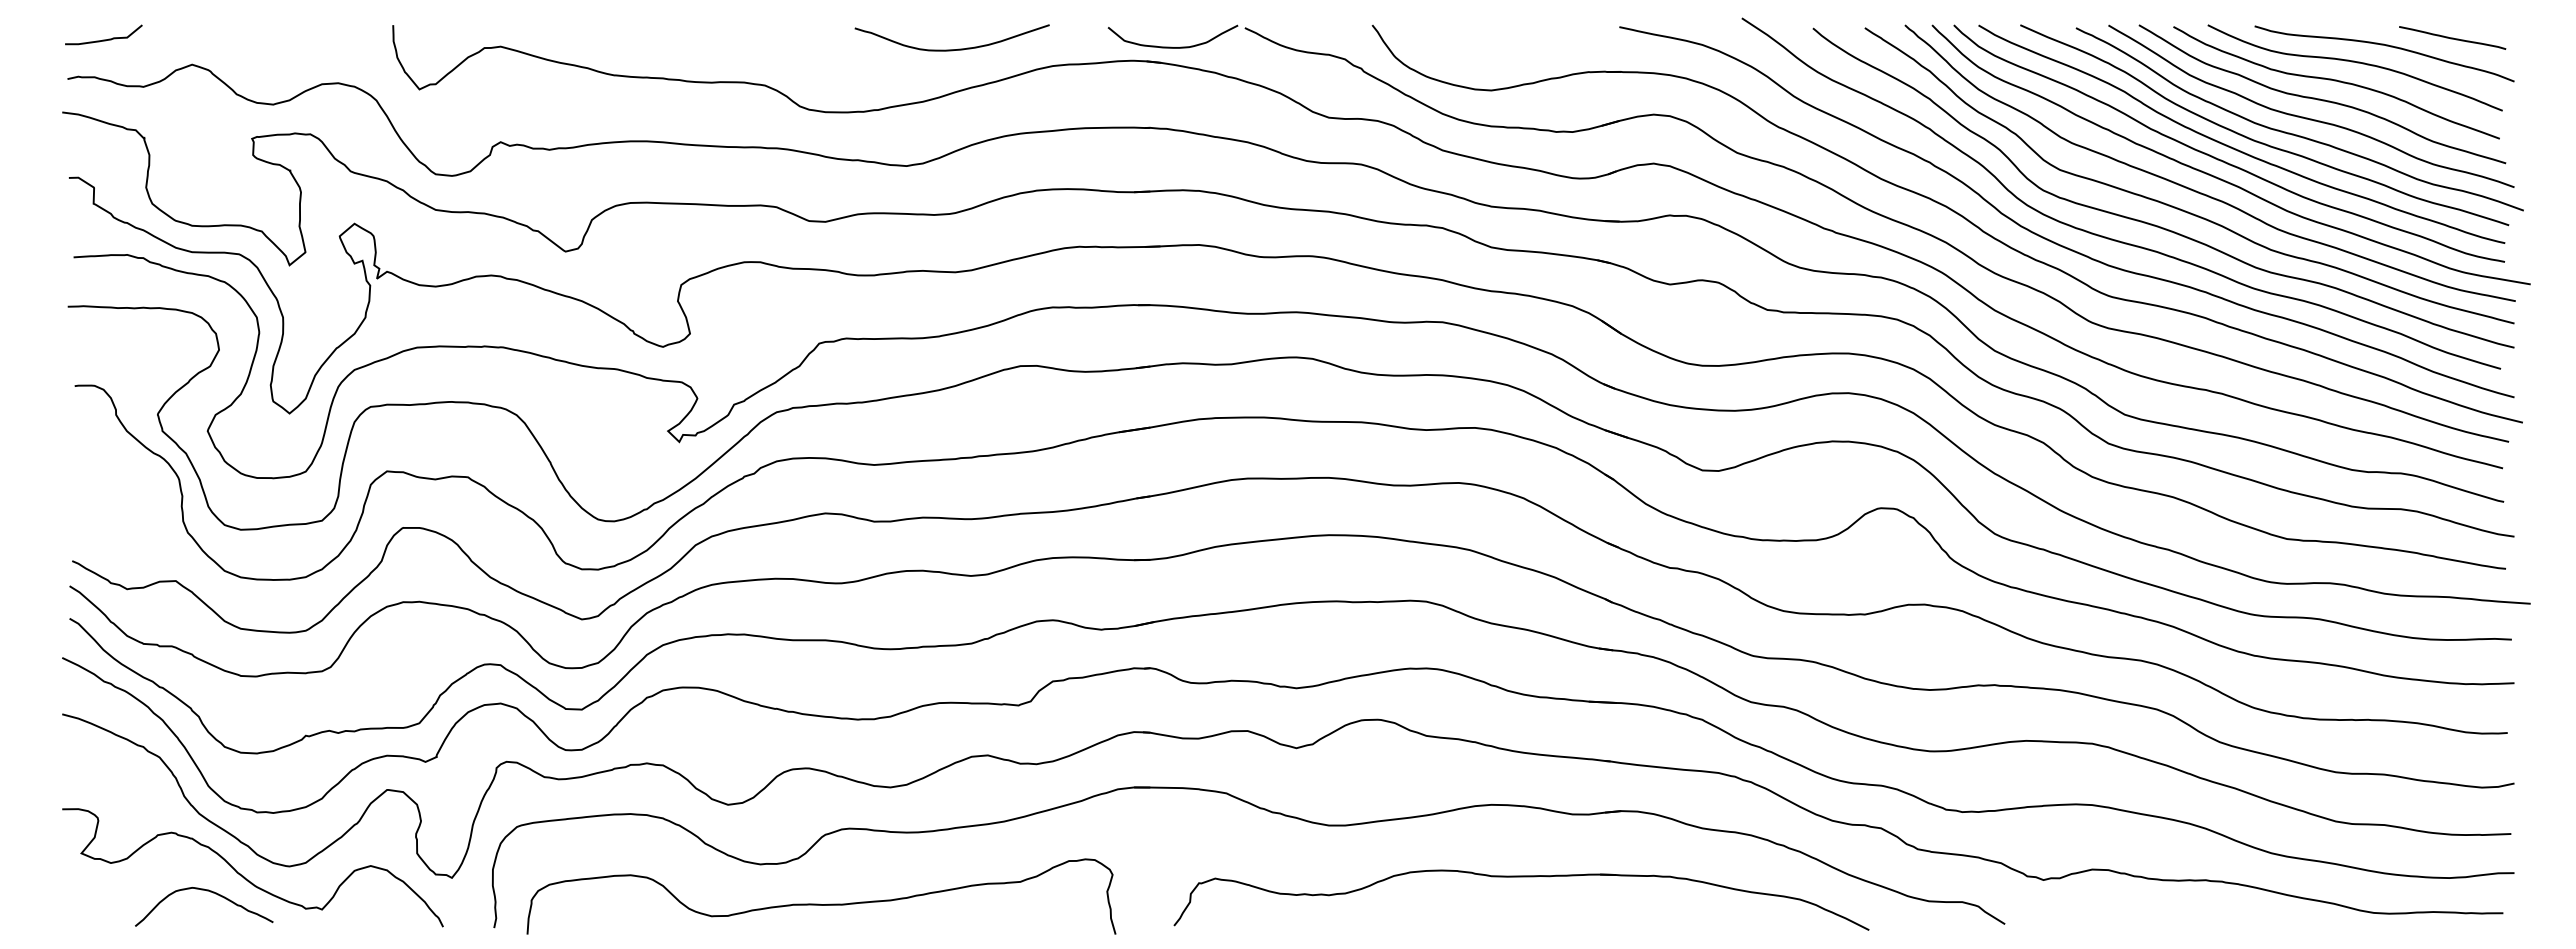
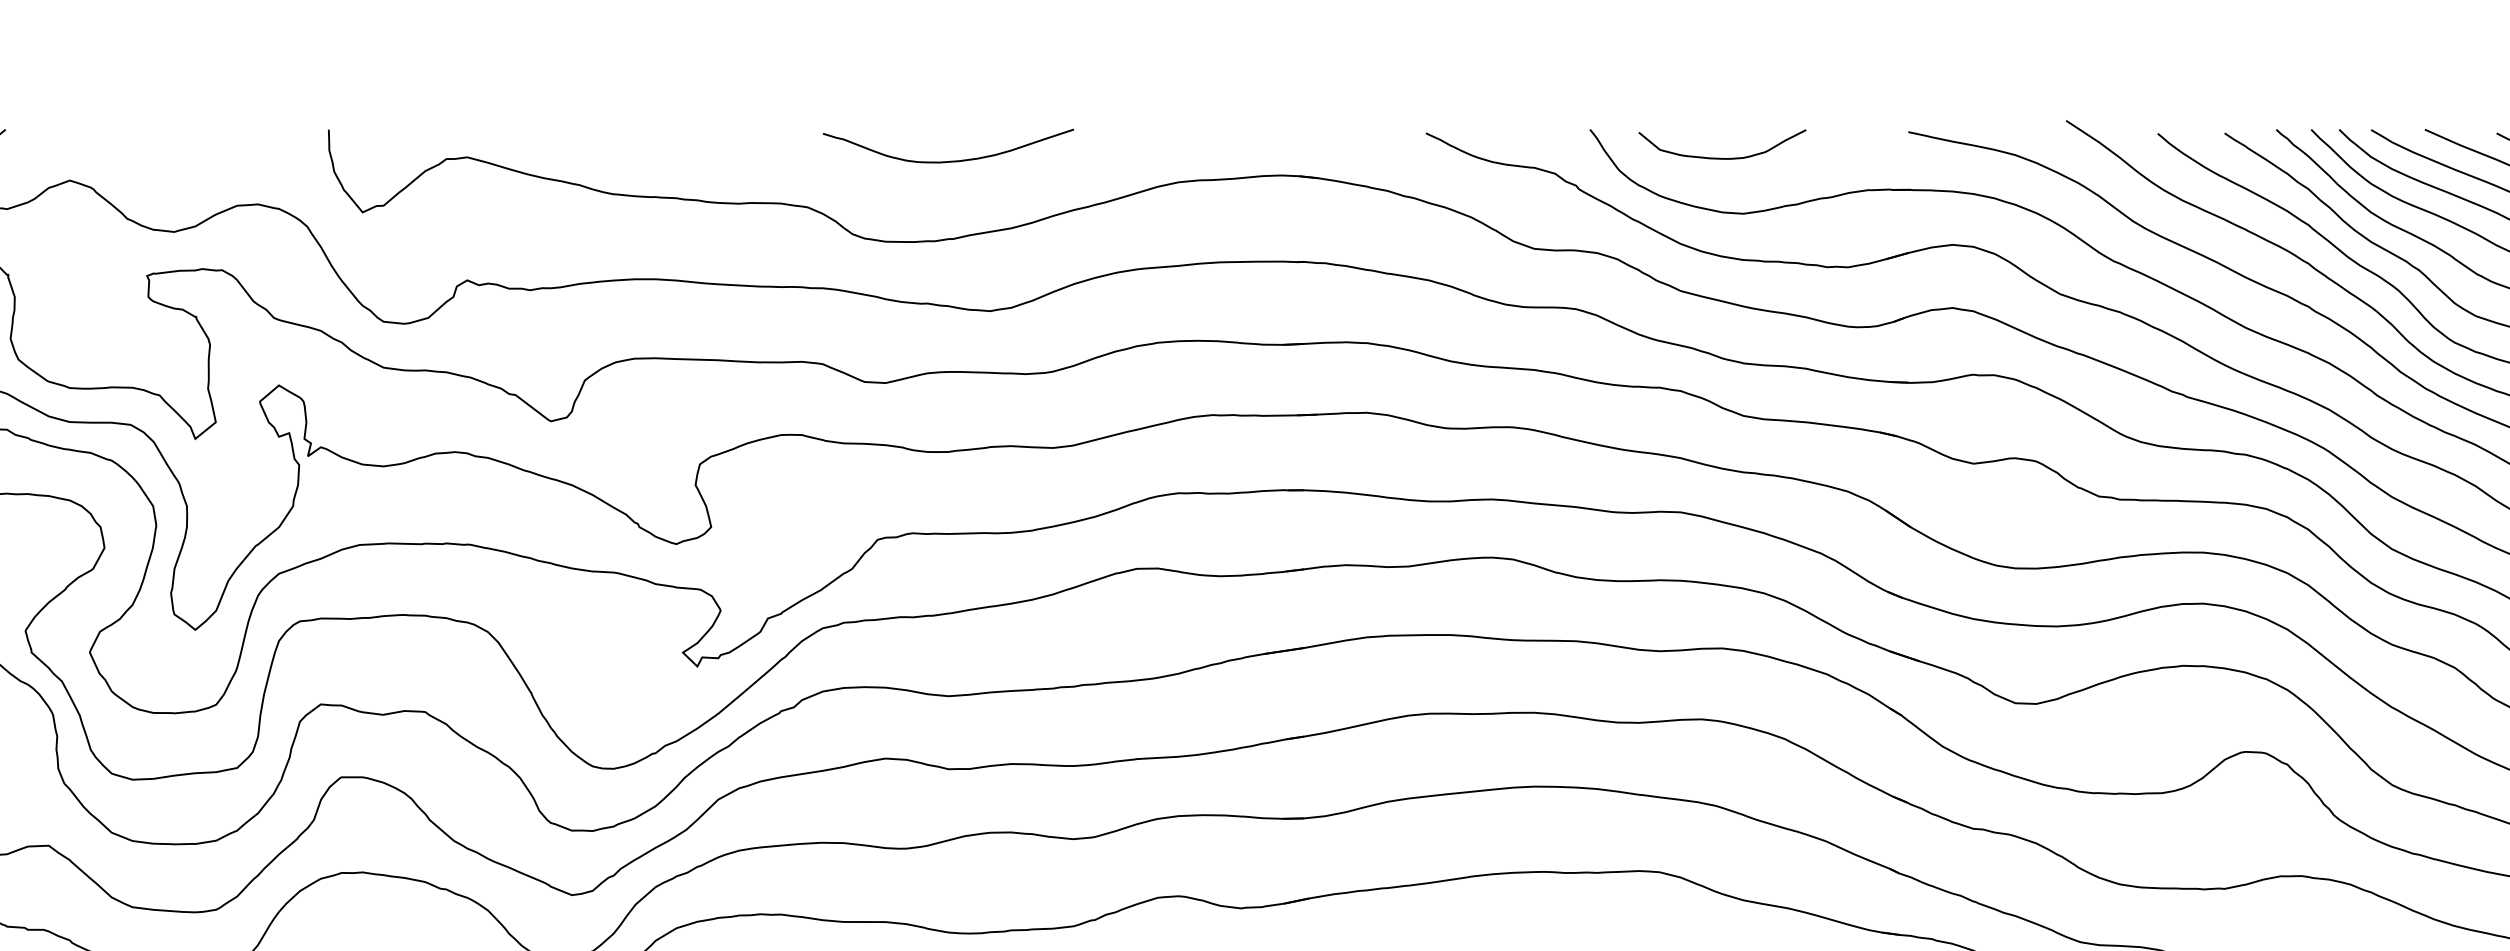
curve: (1171, 46) -> (1720, 157), moved
curve: (951, 49) -> (947, 160), moved

